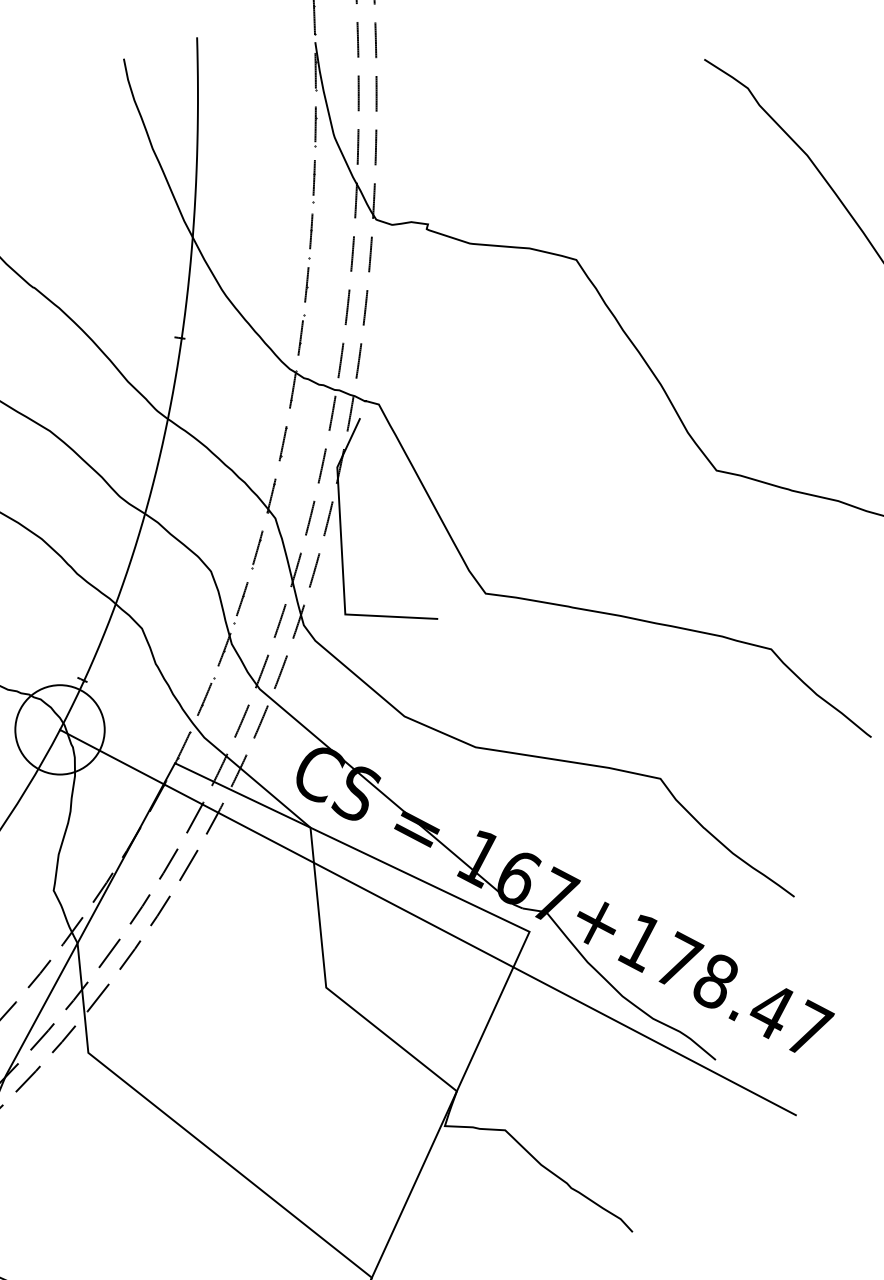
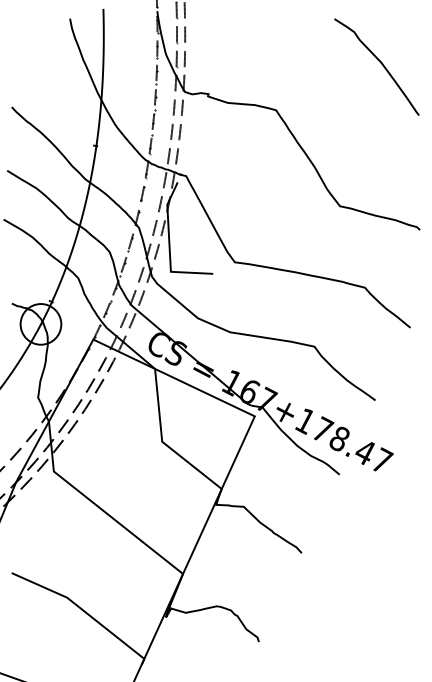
line: (427, 921) -> (208, 411), removed

